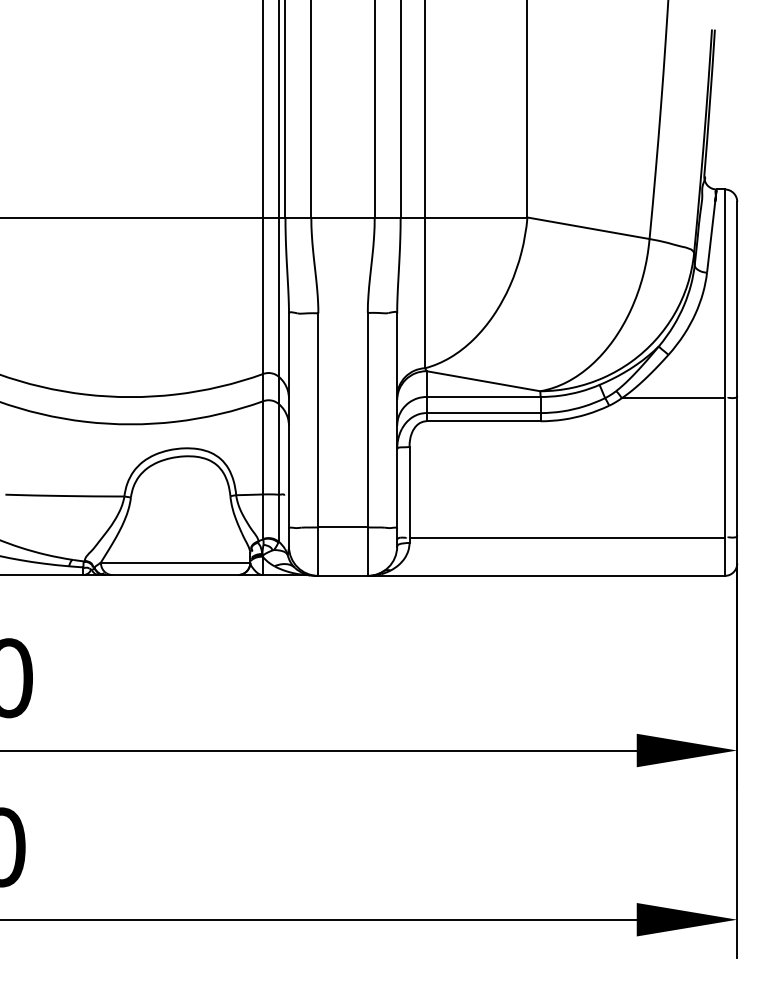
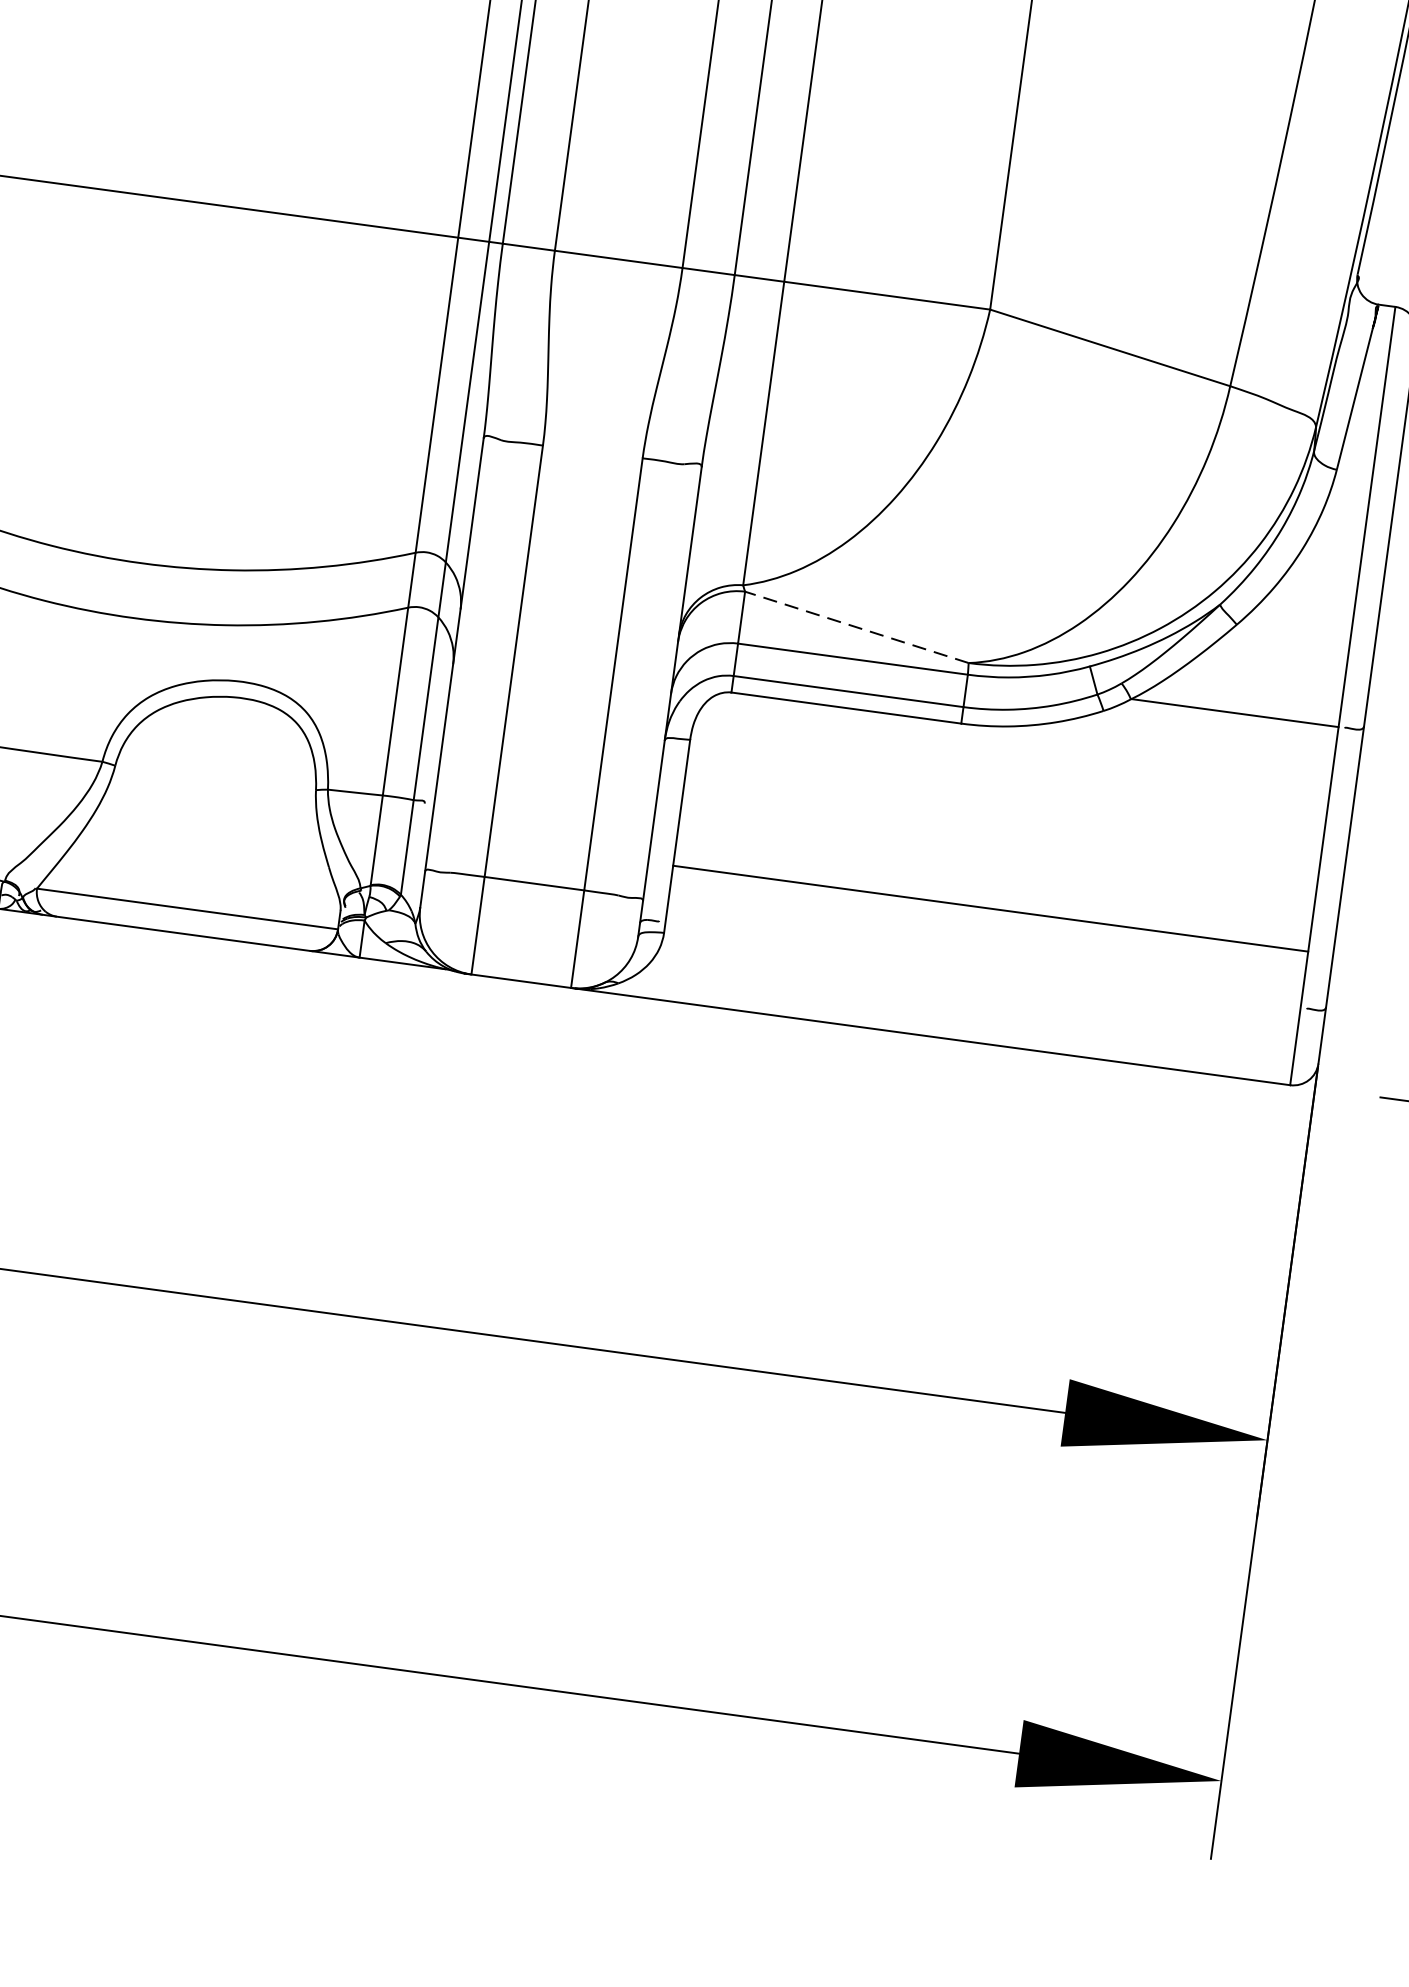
line: (483, 381) -> (856, 627), solid -> dashed
line: (566, 537) -> (989, 908), moved

